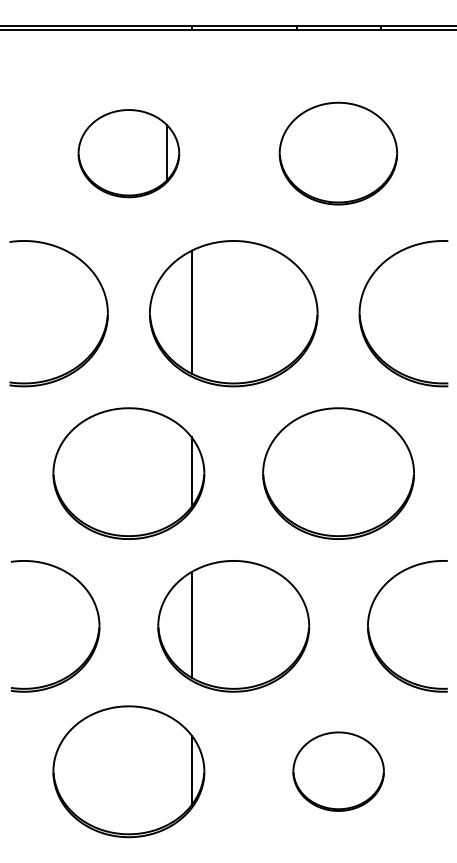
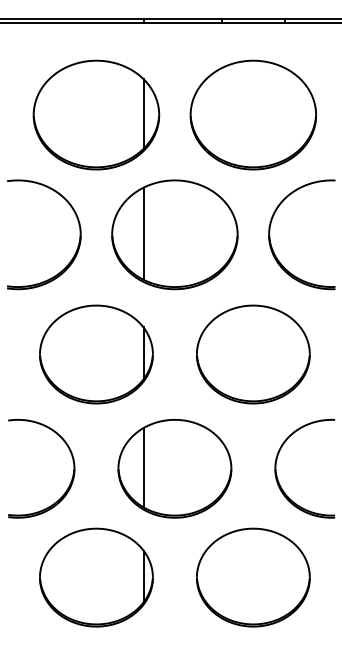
part: (128, 152) -> (96, 114), size x1.67
part: (337, 152) -> (252, 114), size x1.43
part: (338, 771) -> (253, 577), size x1.67

